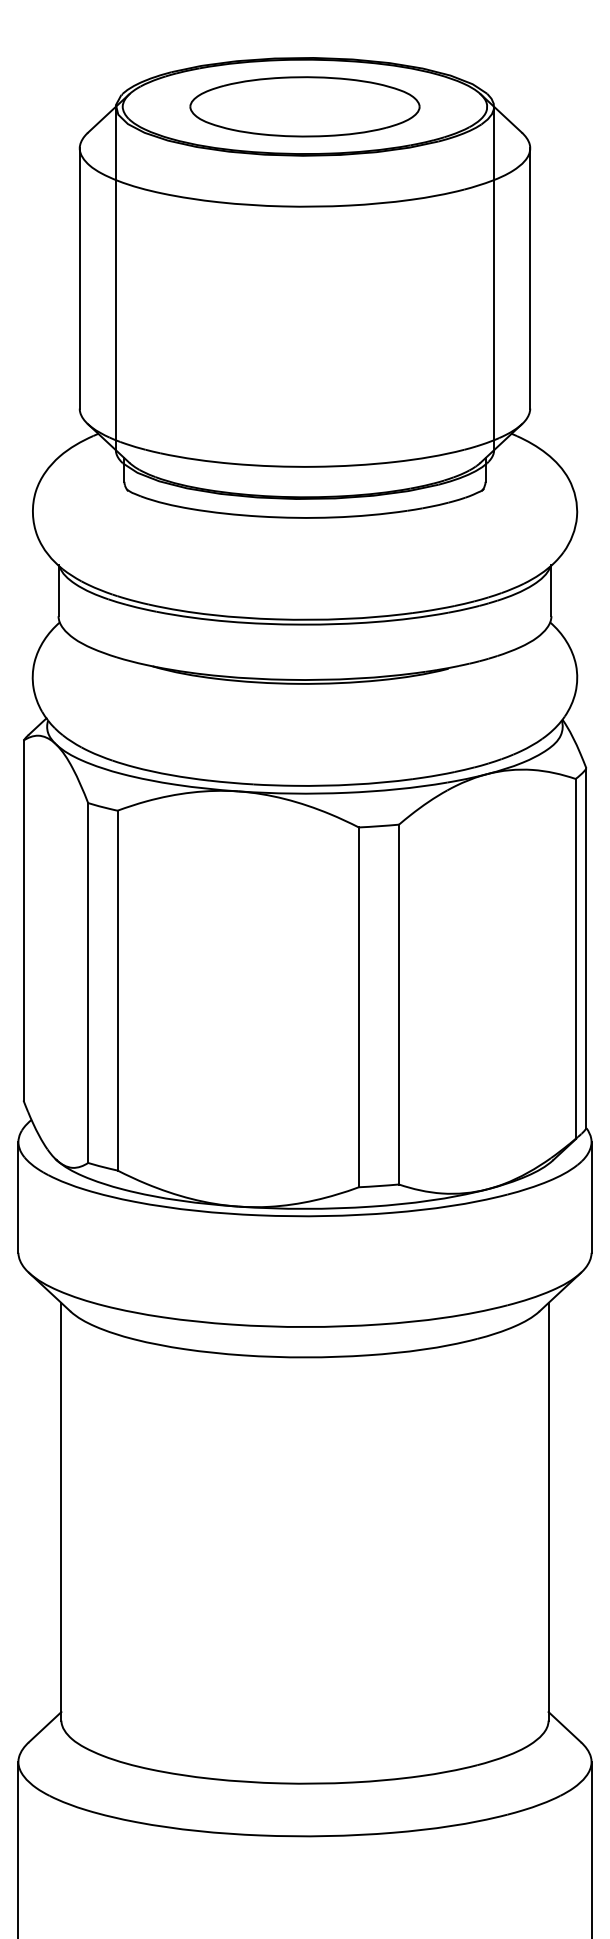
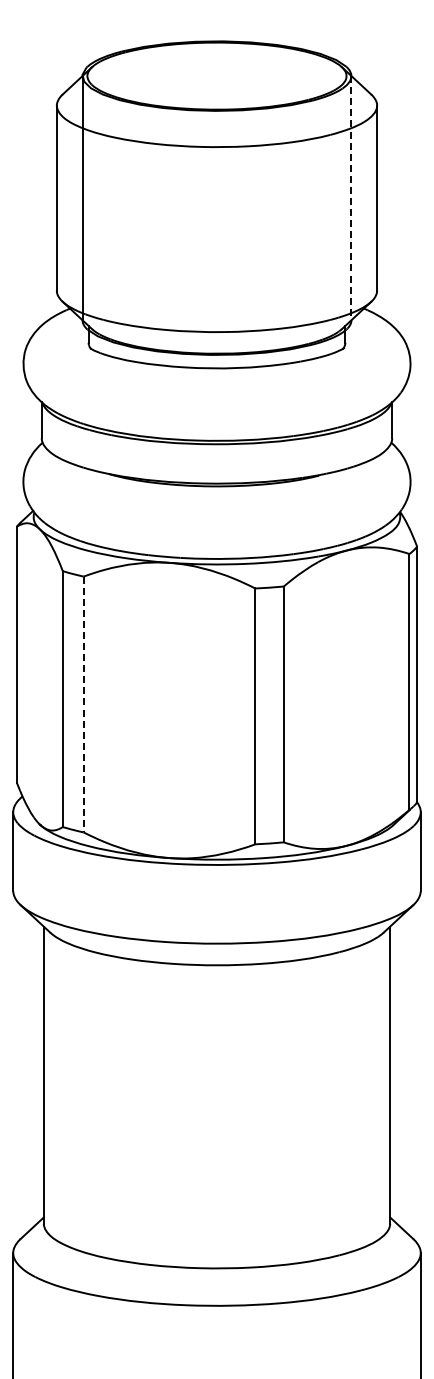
part: (304, 107) -> (216, 76), removed
line: (494, 278) -> (351, 198), solid -> dashed
line: (117, 990) -> (83, 704), solid -> dashed

